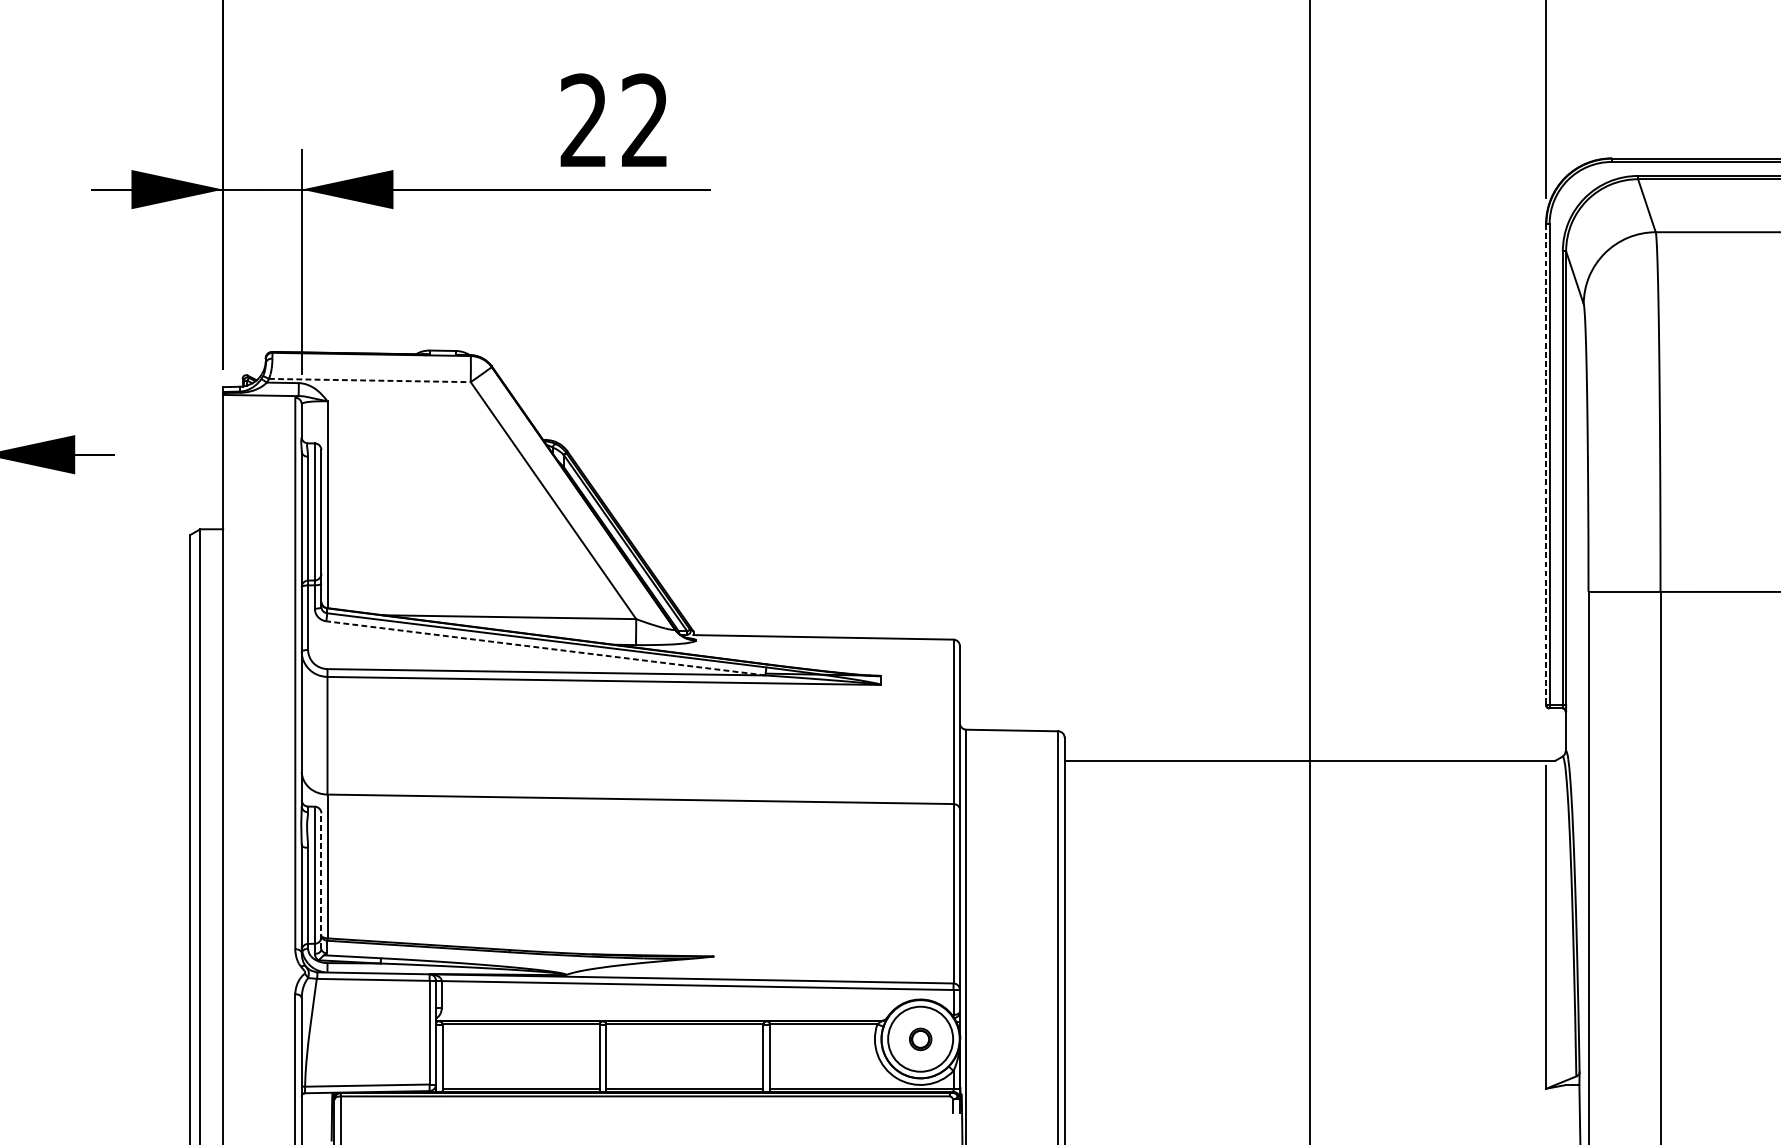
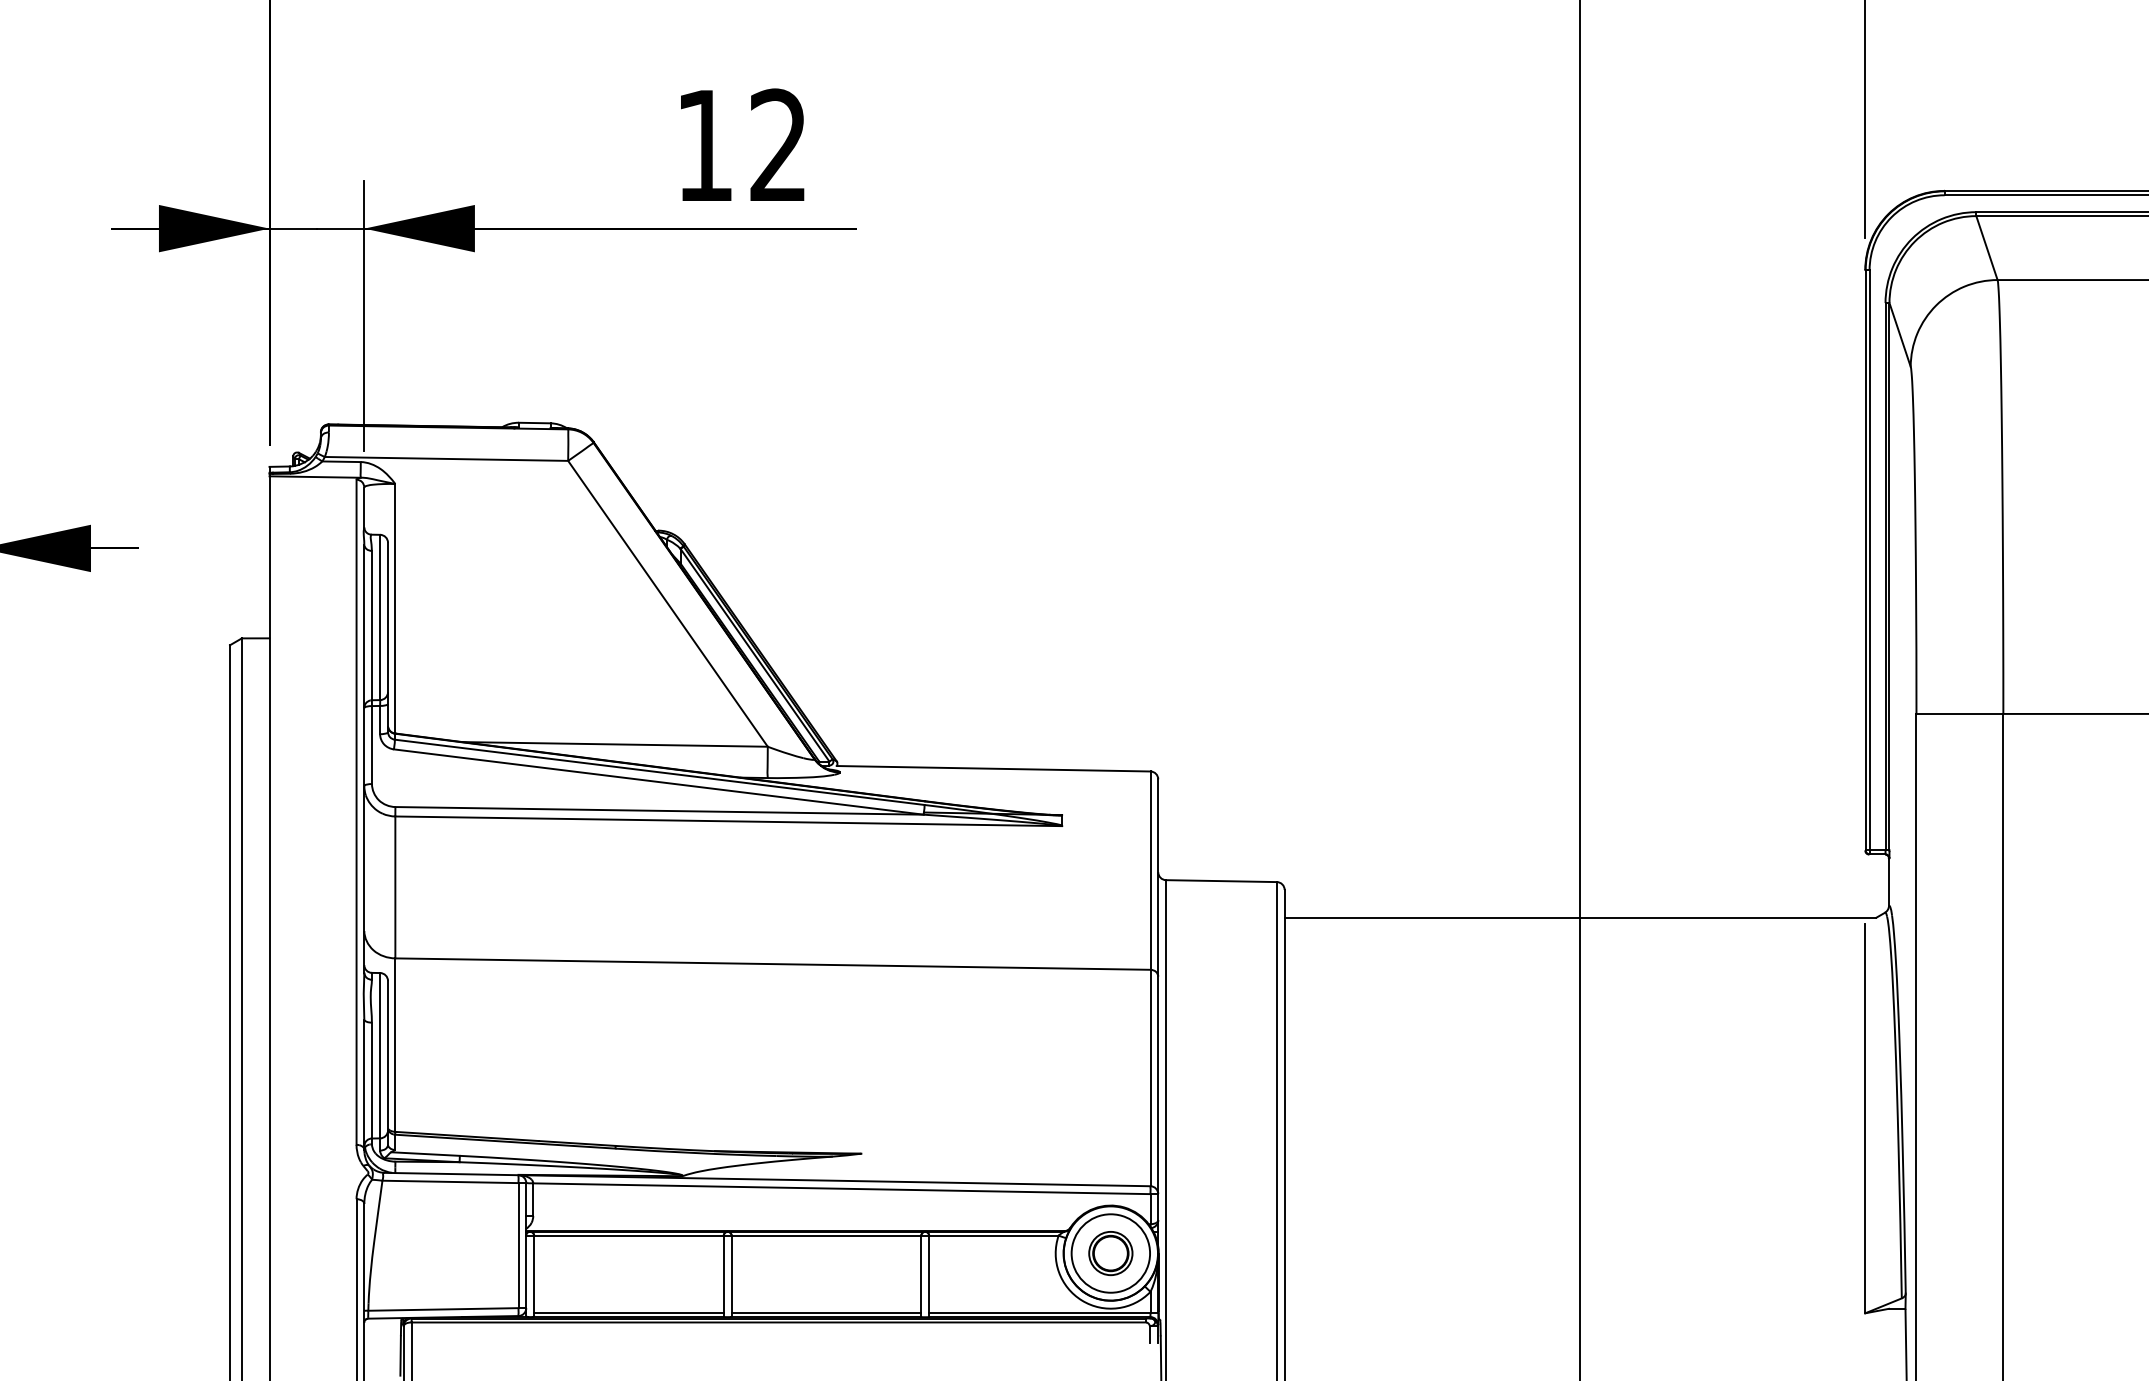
text: (582, 119) -> (703, 144), 22 -> 12
line: (369, 380) -> (446, 458), dashed -> solid
line: (1546, 464) -> (1865, 560), dashed -> solid
line: (545, 648) -> (658, 782), dashed -> solid
line: (321, 880) -> (388, 1062), dashed -> solid
part: (920, 1039) -> (1110, 1253), size x1.67

